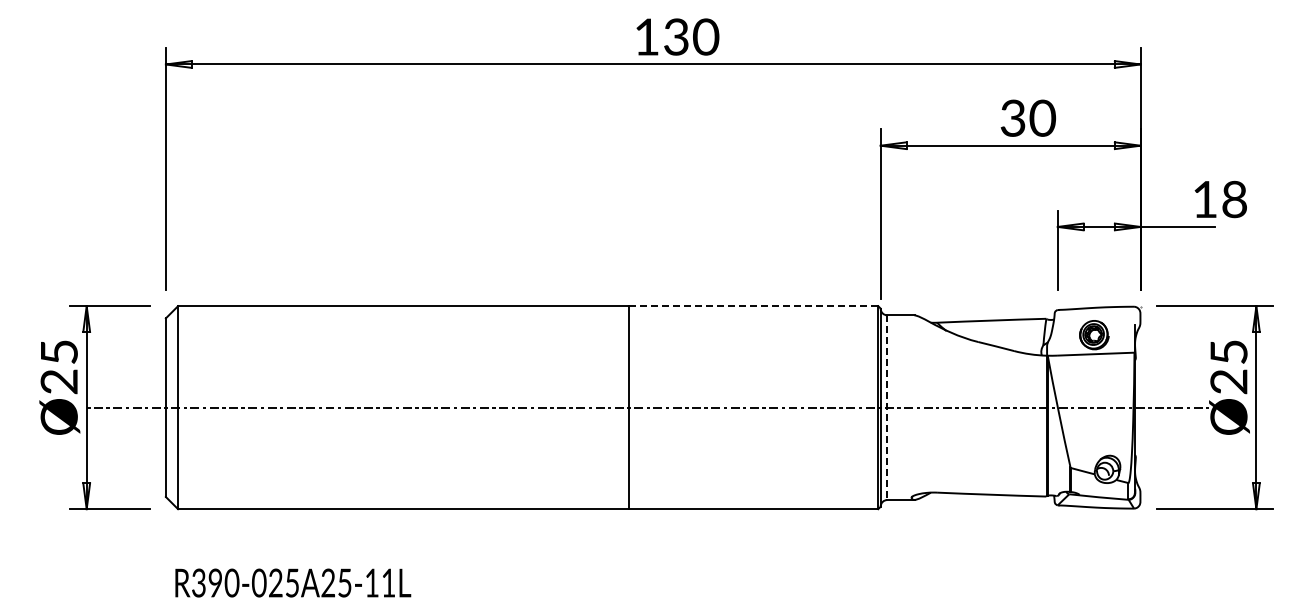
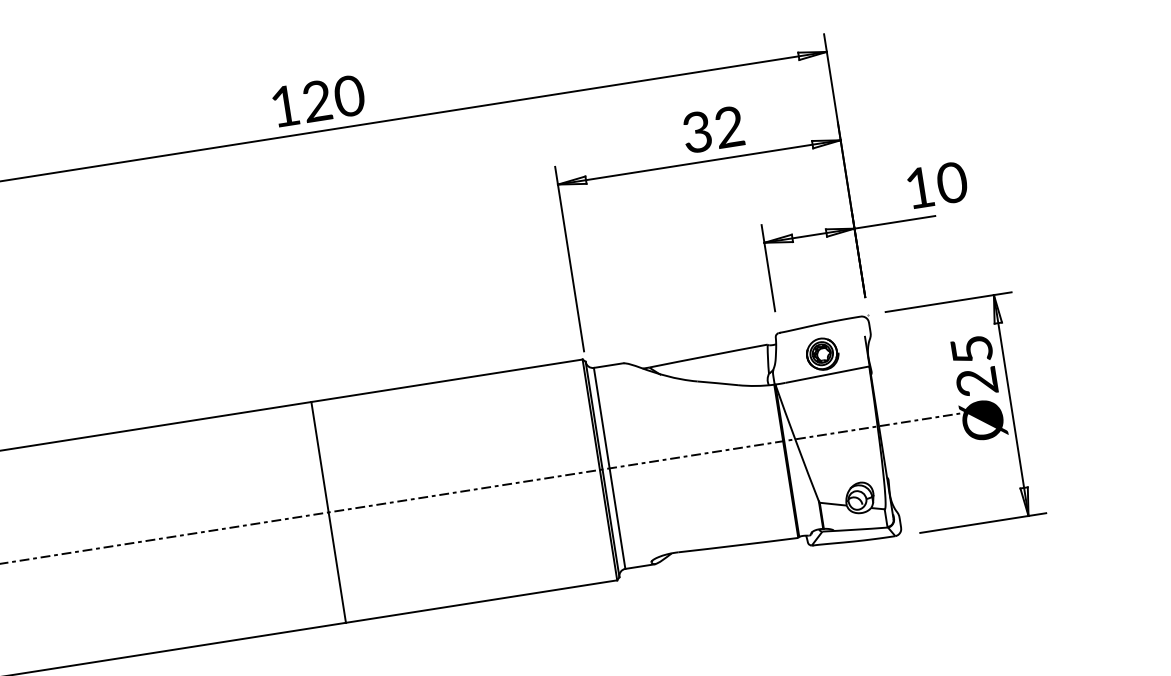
text: (676, 37) -> (317, 101), 130 -> 120
text: (1042, 117) -> (729, 126), 30 -> 32
text: (1234, 199) -> (951, 182), 18 -> 10
line: (753, 306) -> (446, 381), dashed -> solid
line: (887, 408) -> (610, 469), dashed -> solid

